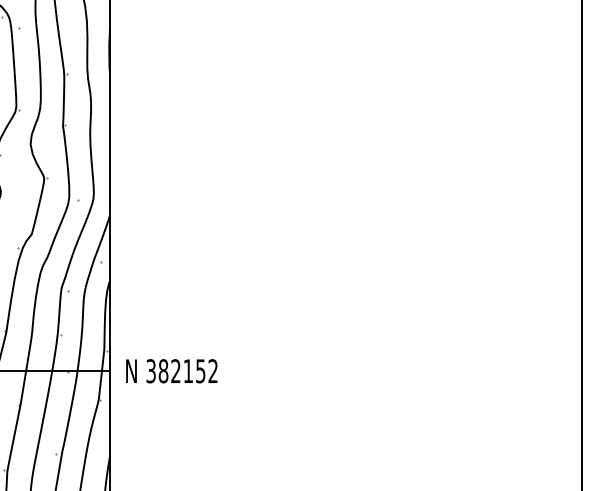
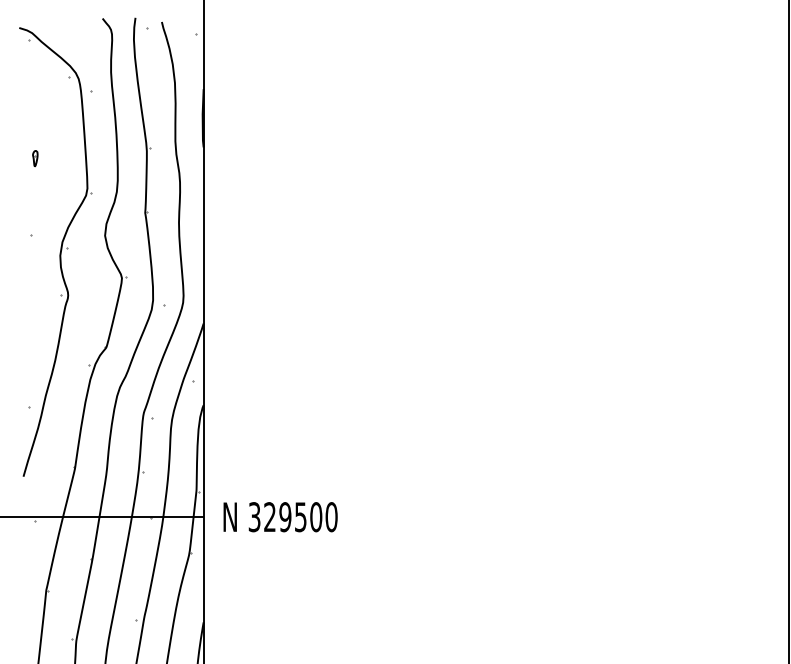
text: (188, 371) -> (300, 517), 382152 -> 329500

